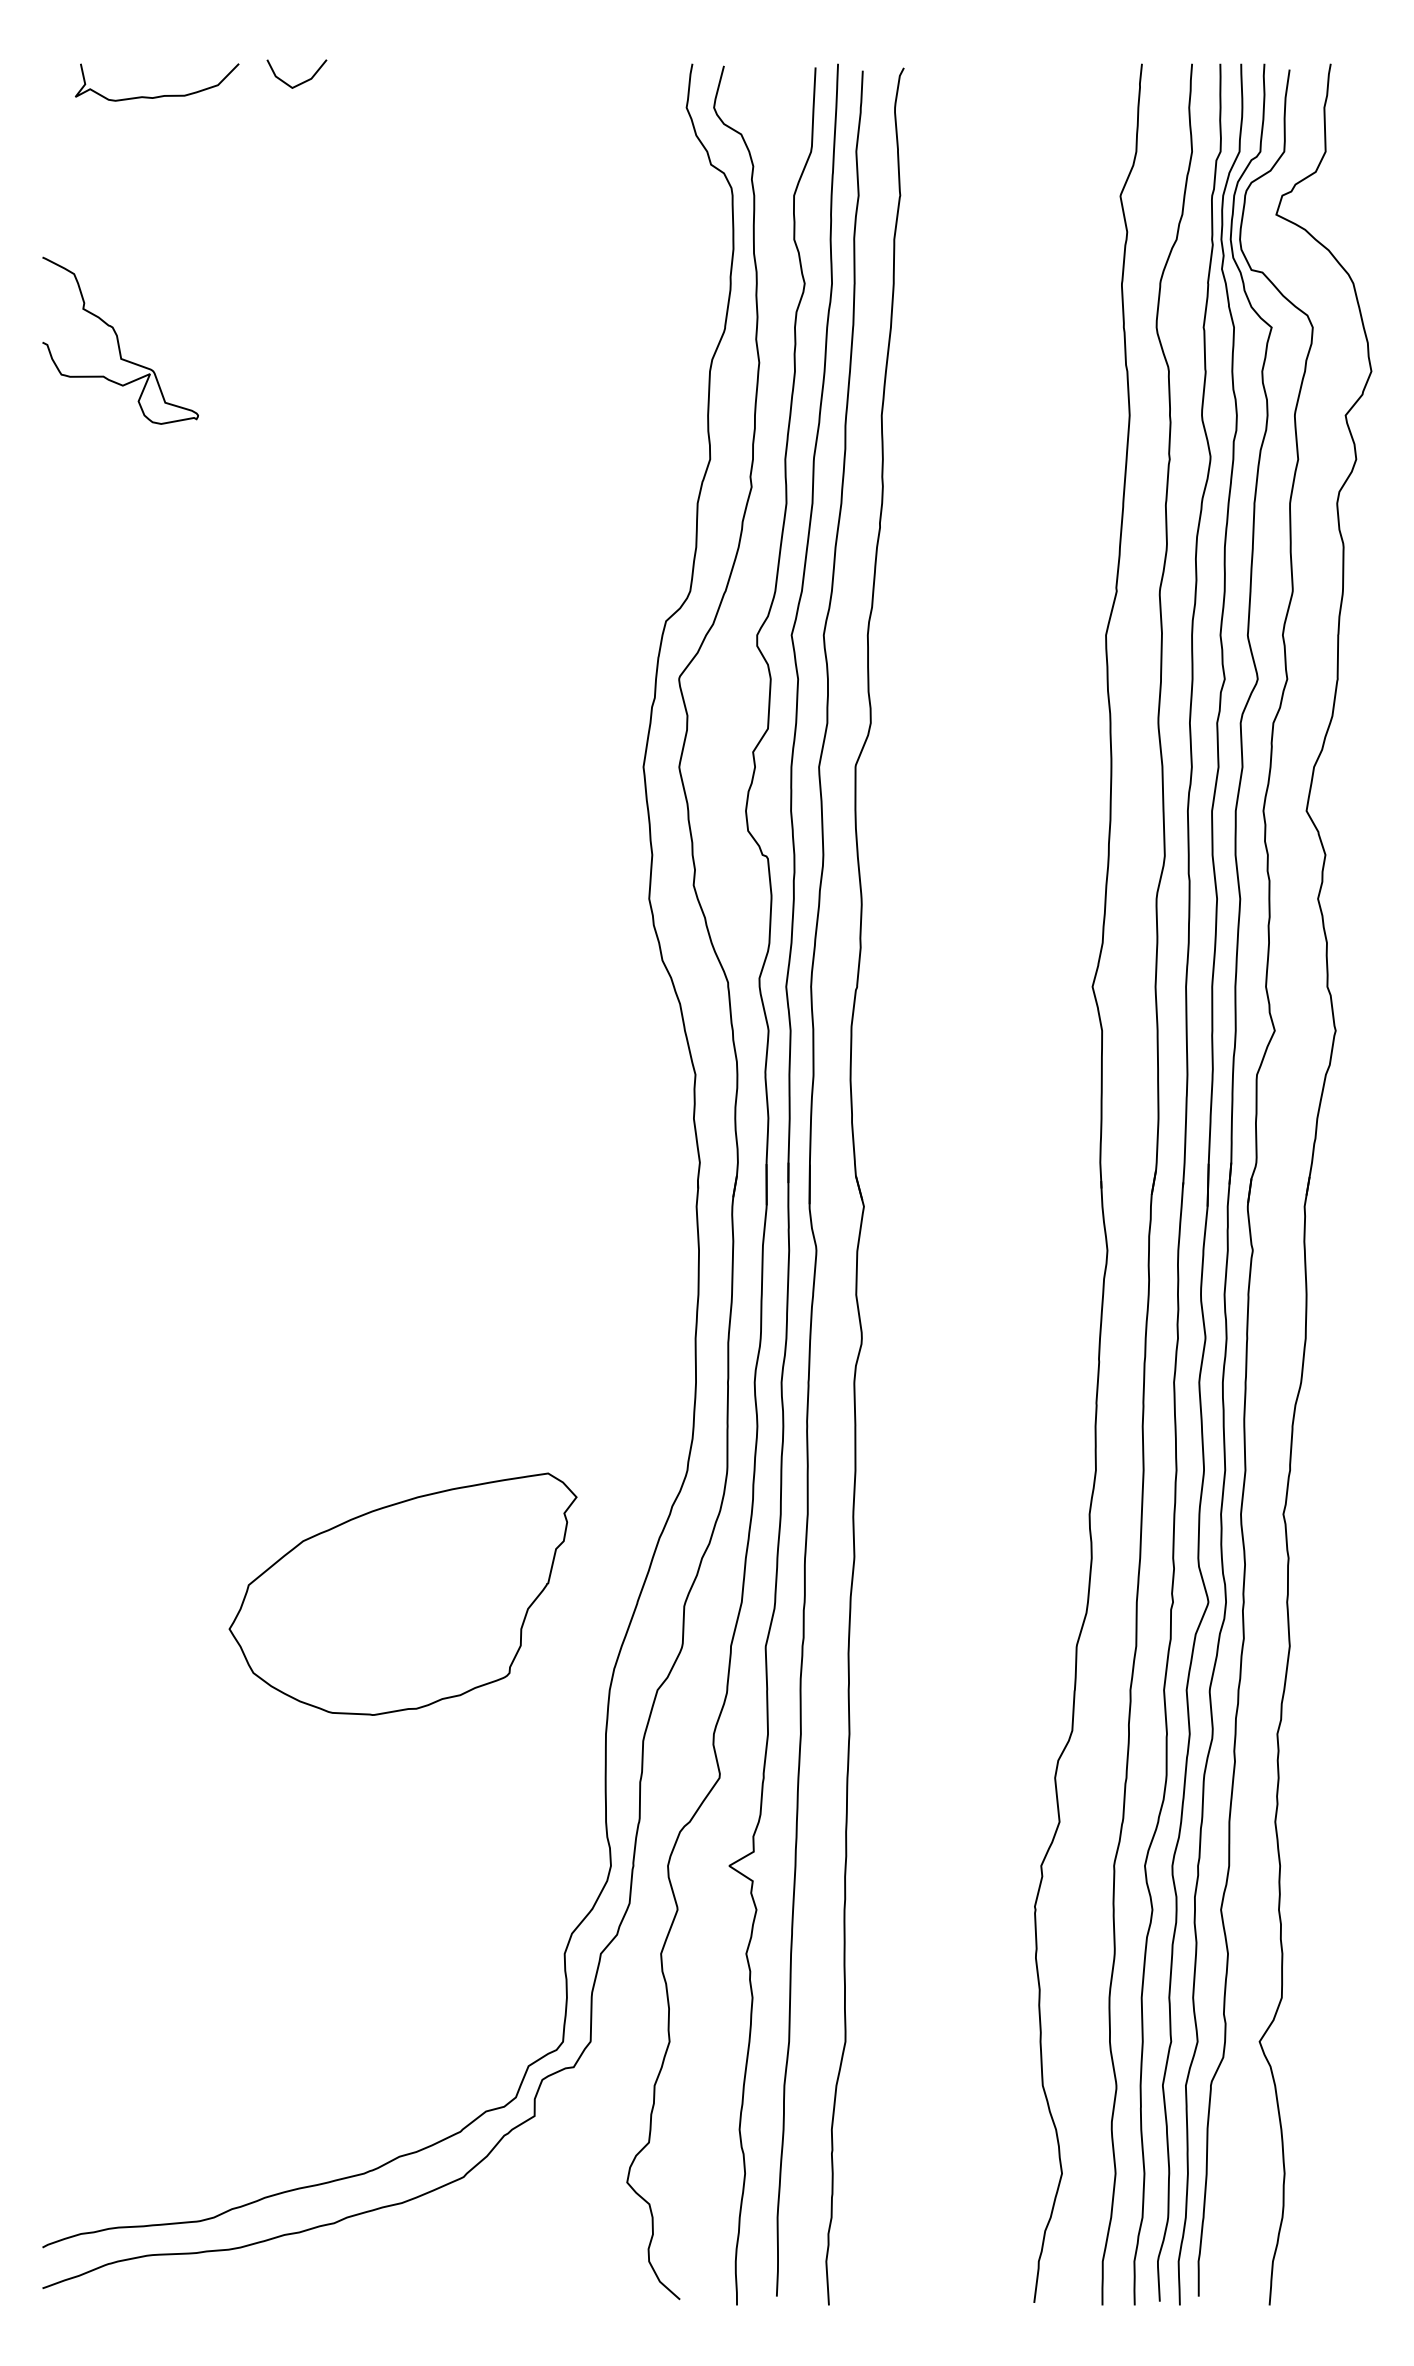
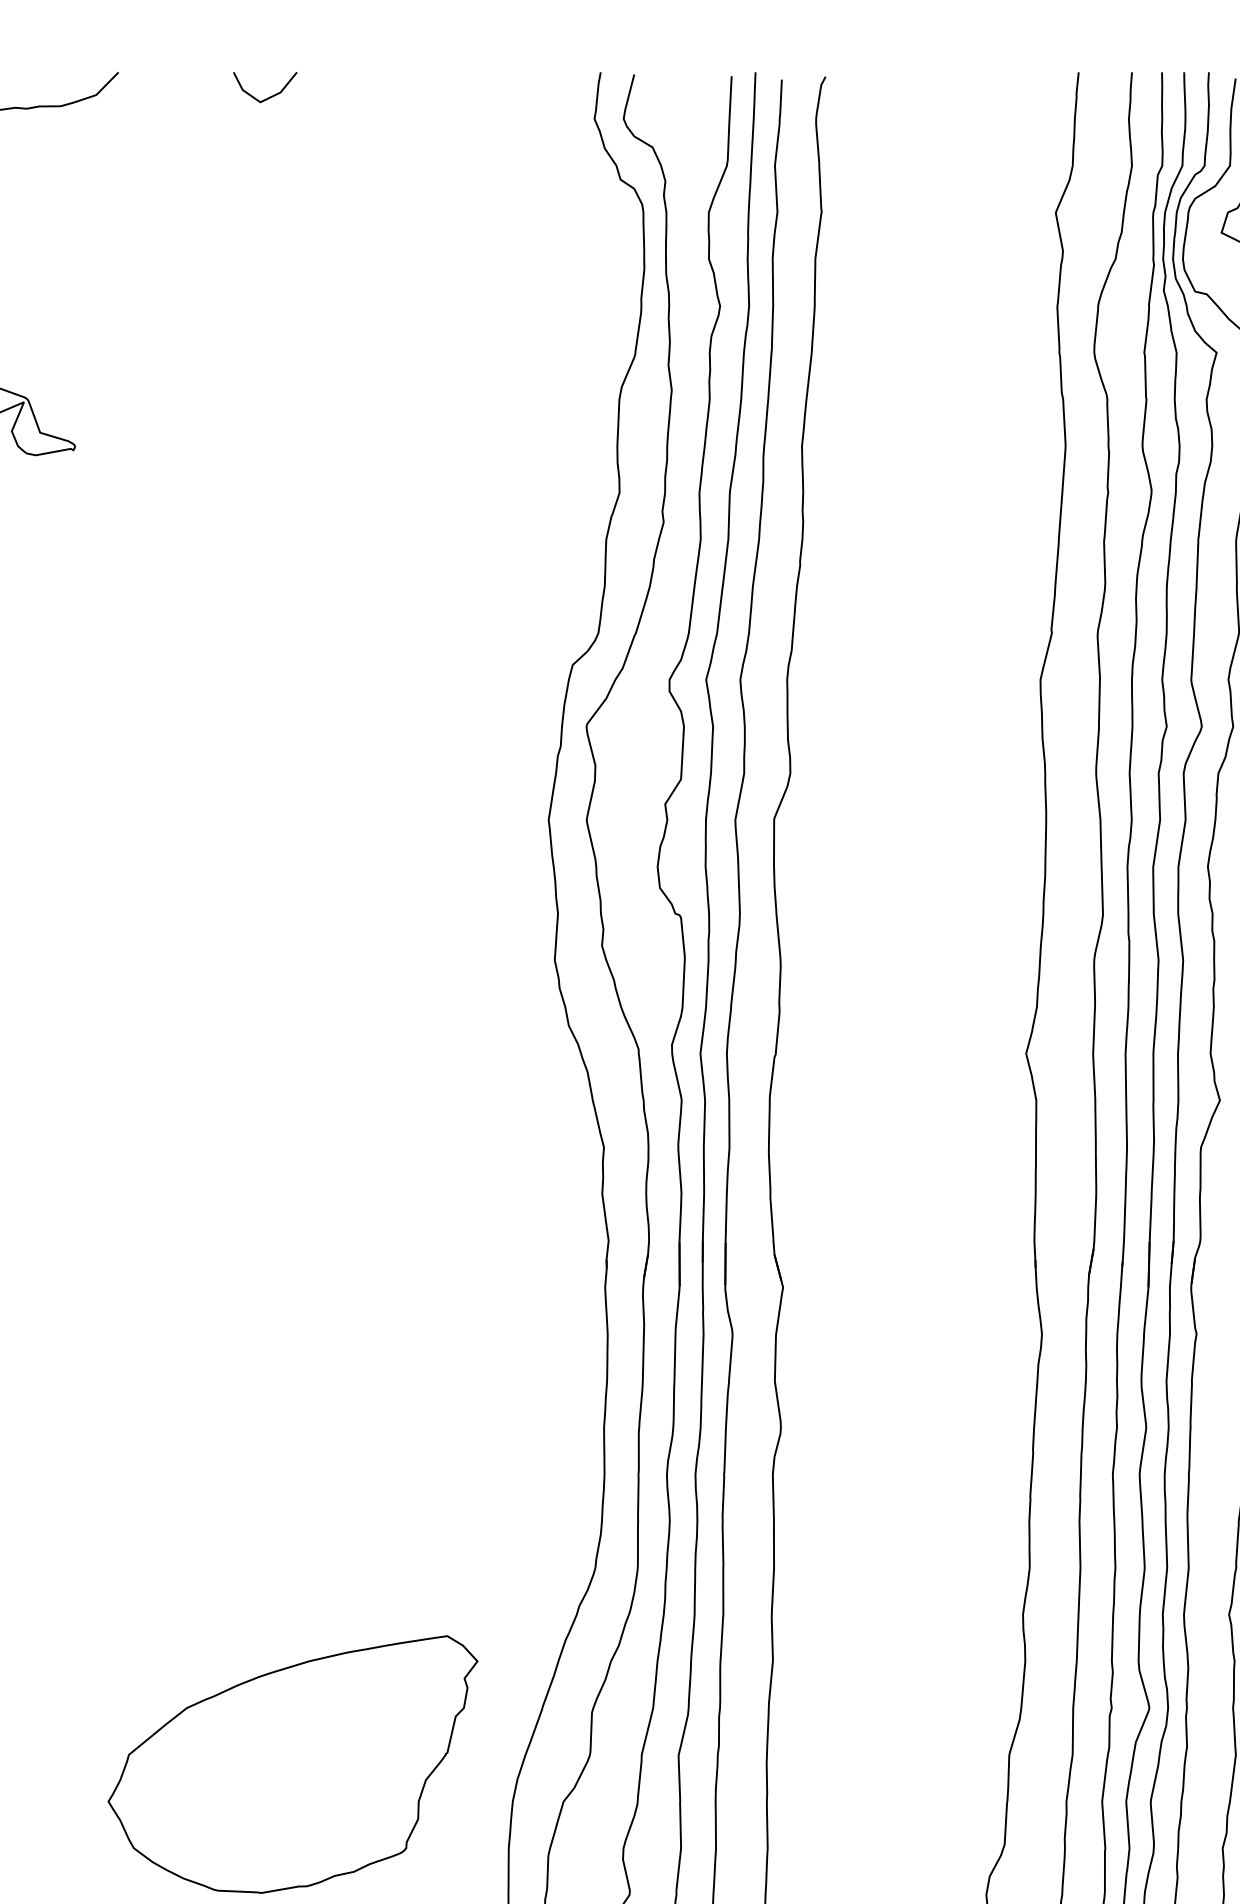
line: (301, 82) -> (270, 96), moved
part: (402, 1593) -> (292, 1763), moved

